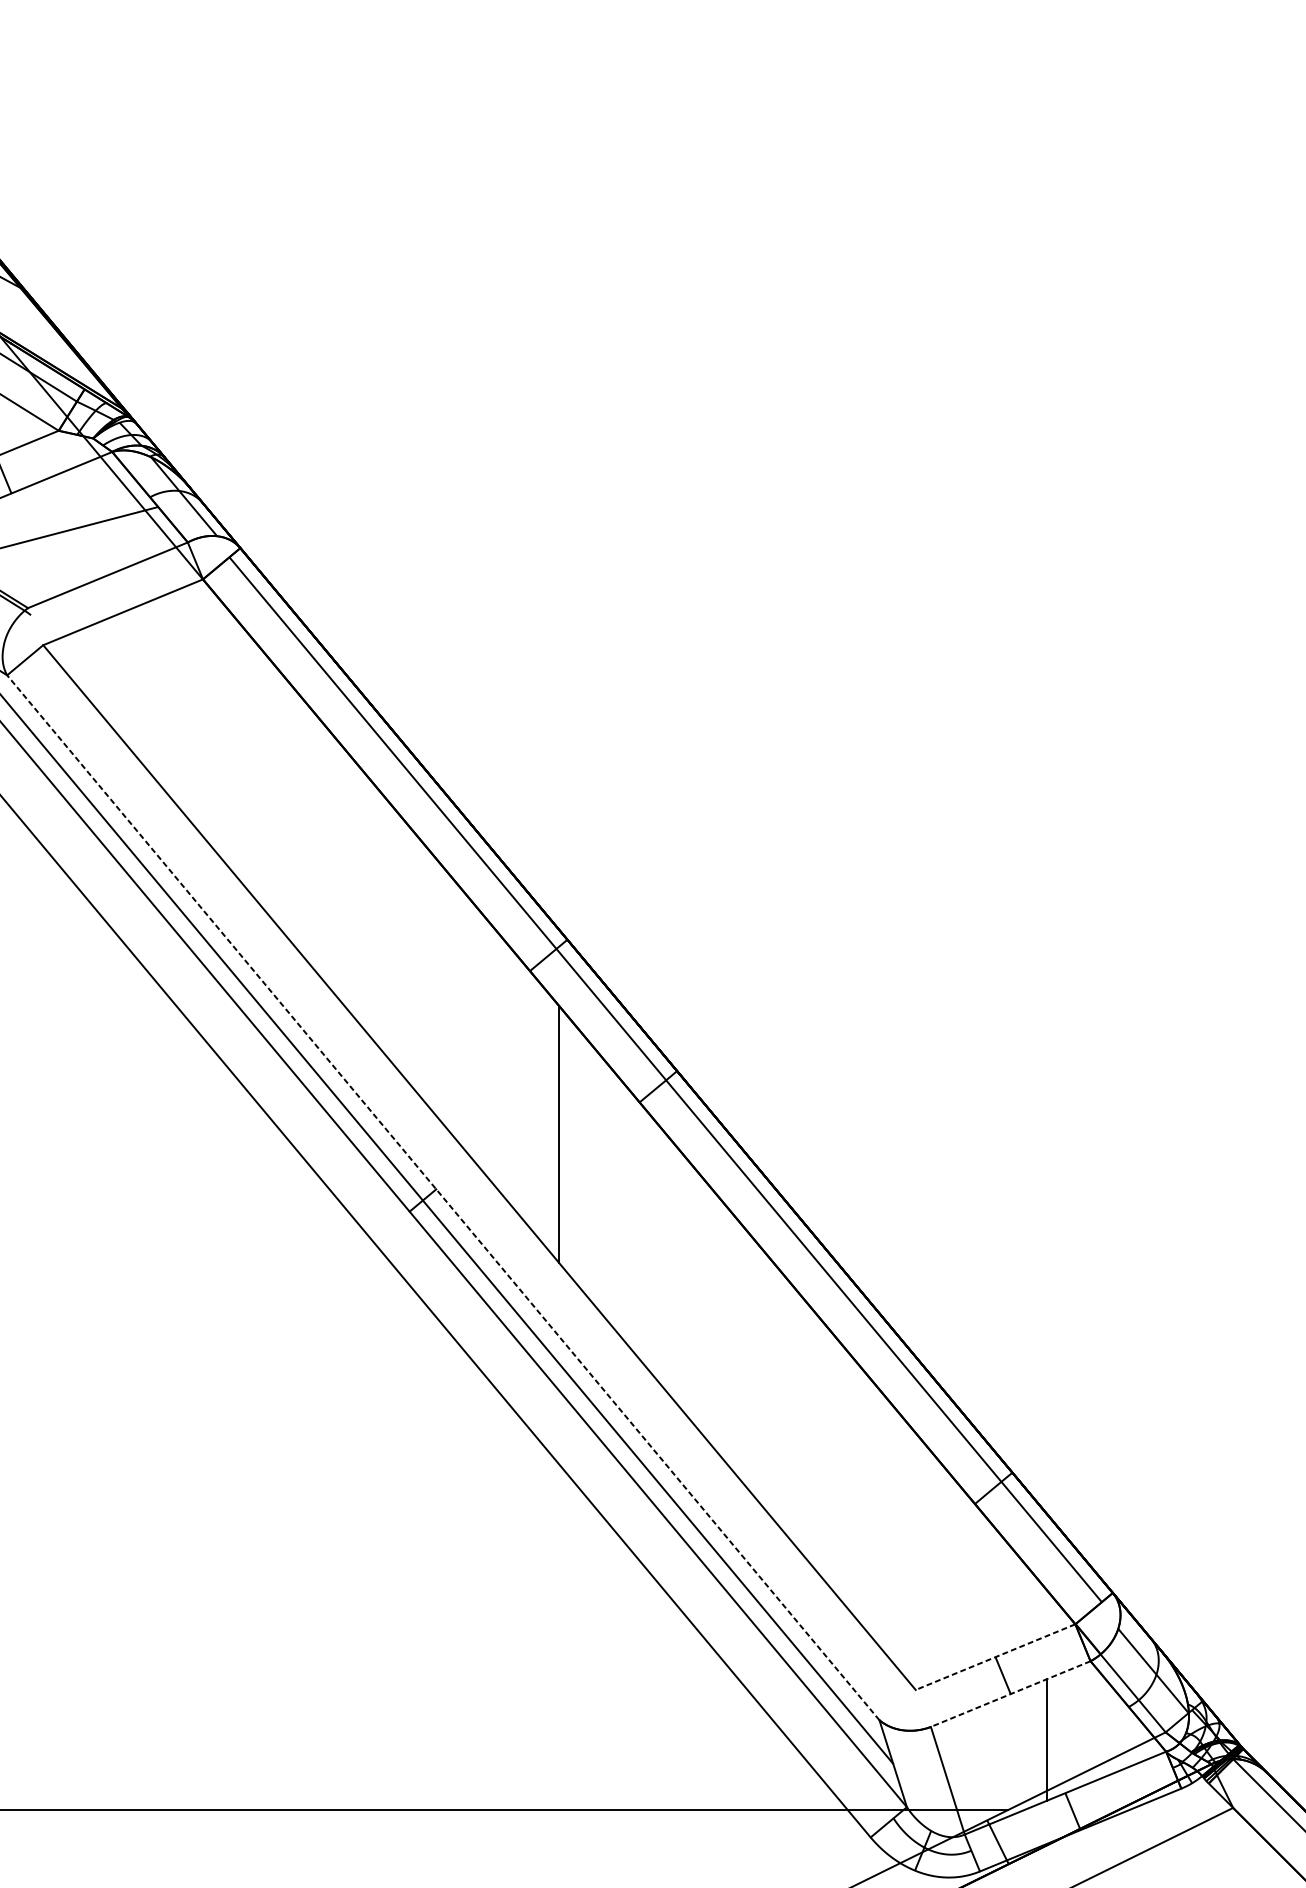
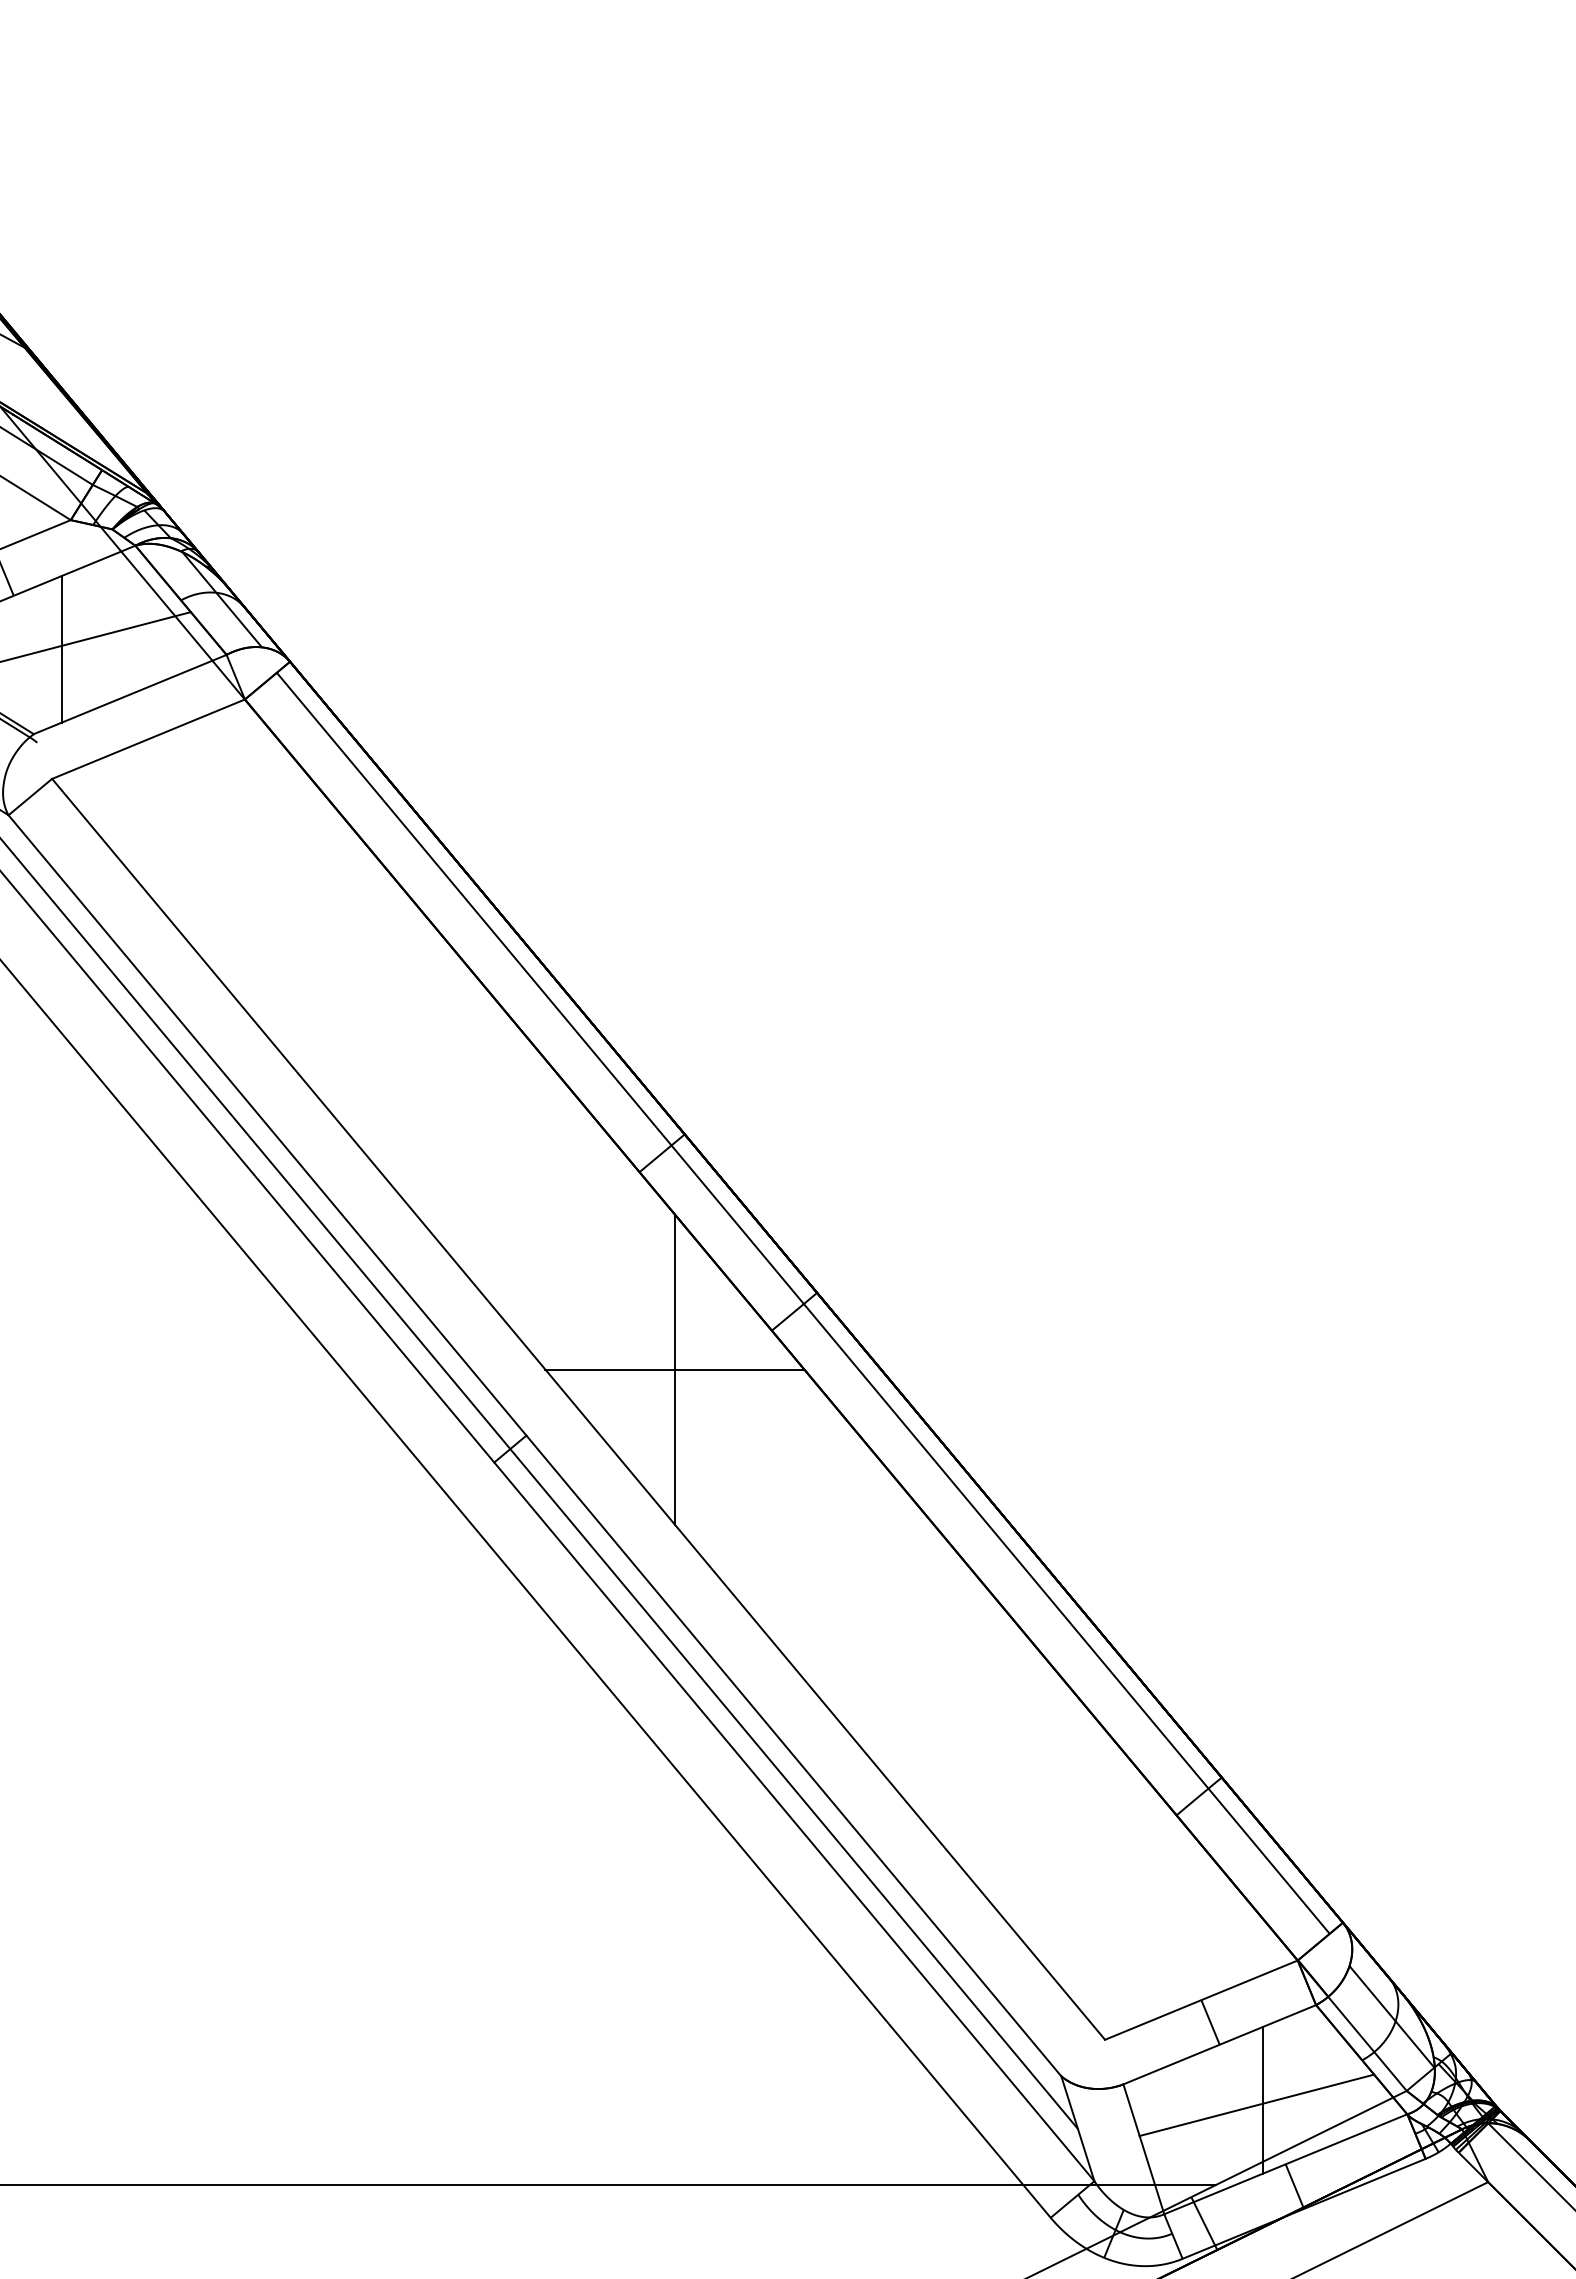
line: (51, 537) -> (61, 649), added
line: (558, 1134) -> (674, 1369), added
line: (442, 1197) -> (534, 1445), dashed -> solid
line: (994, 1657) -> (1200, 2000), dashed -> solid
line: (1010, 1693) -> (1219, 2044), dashed -> solid
line: (1041, 1744) -> (1256, 2105), added

